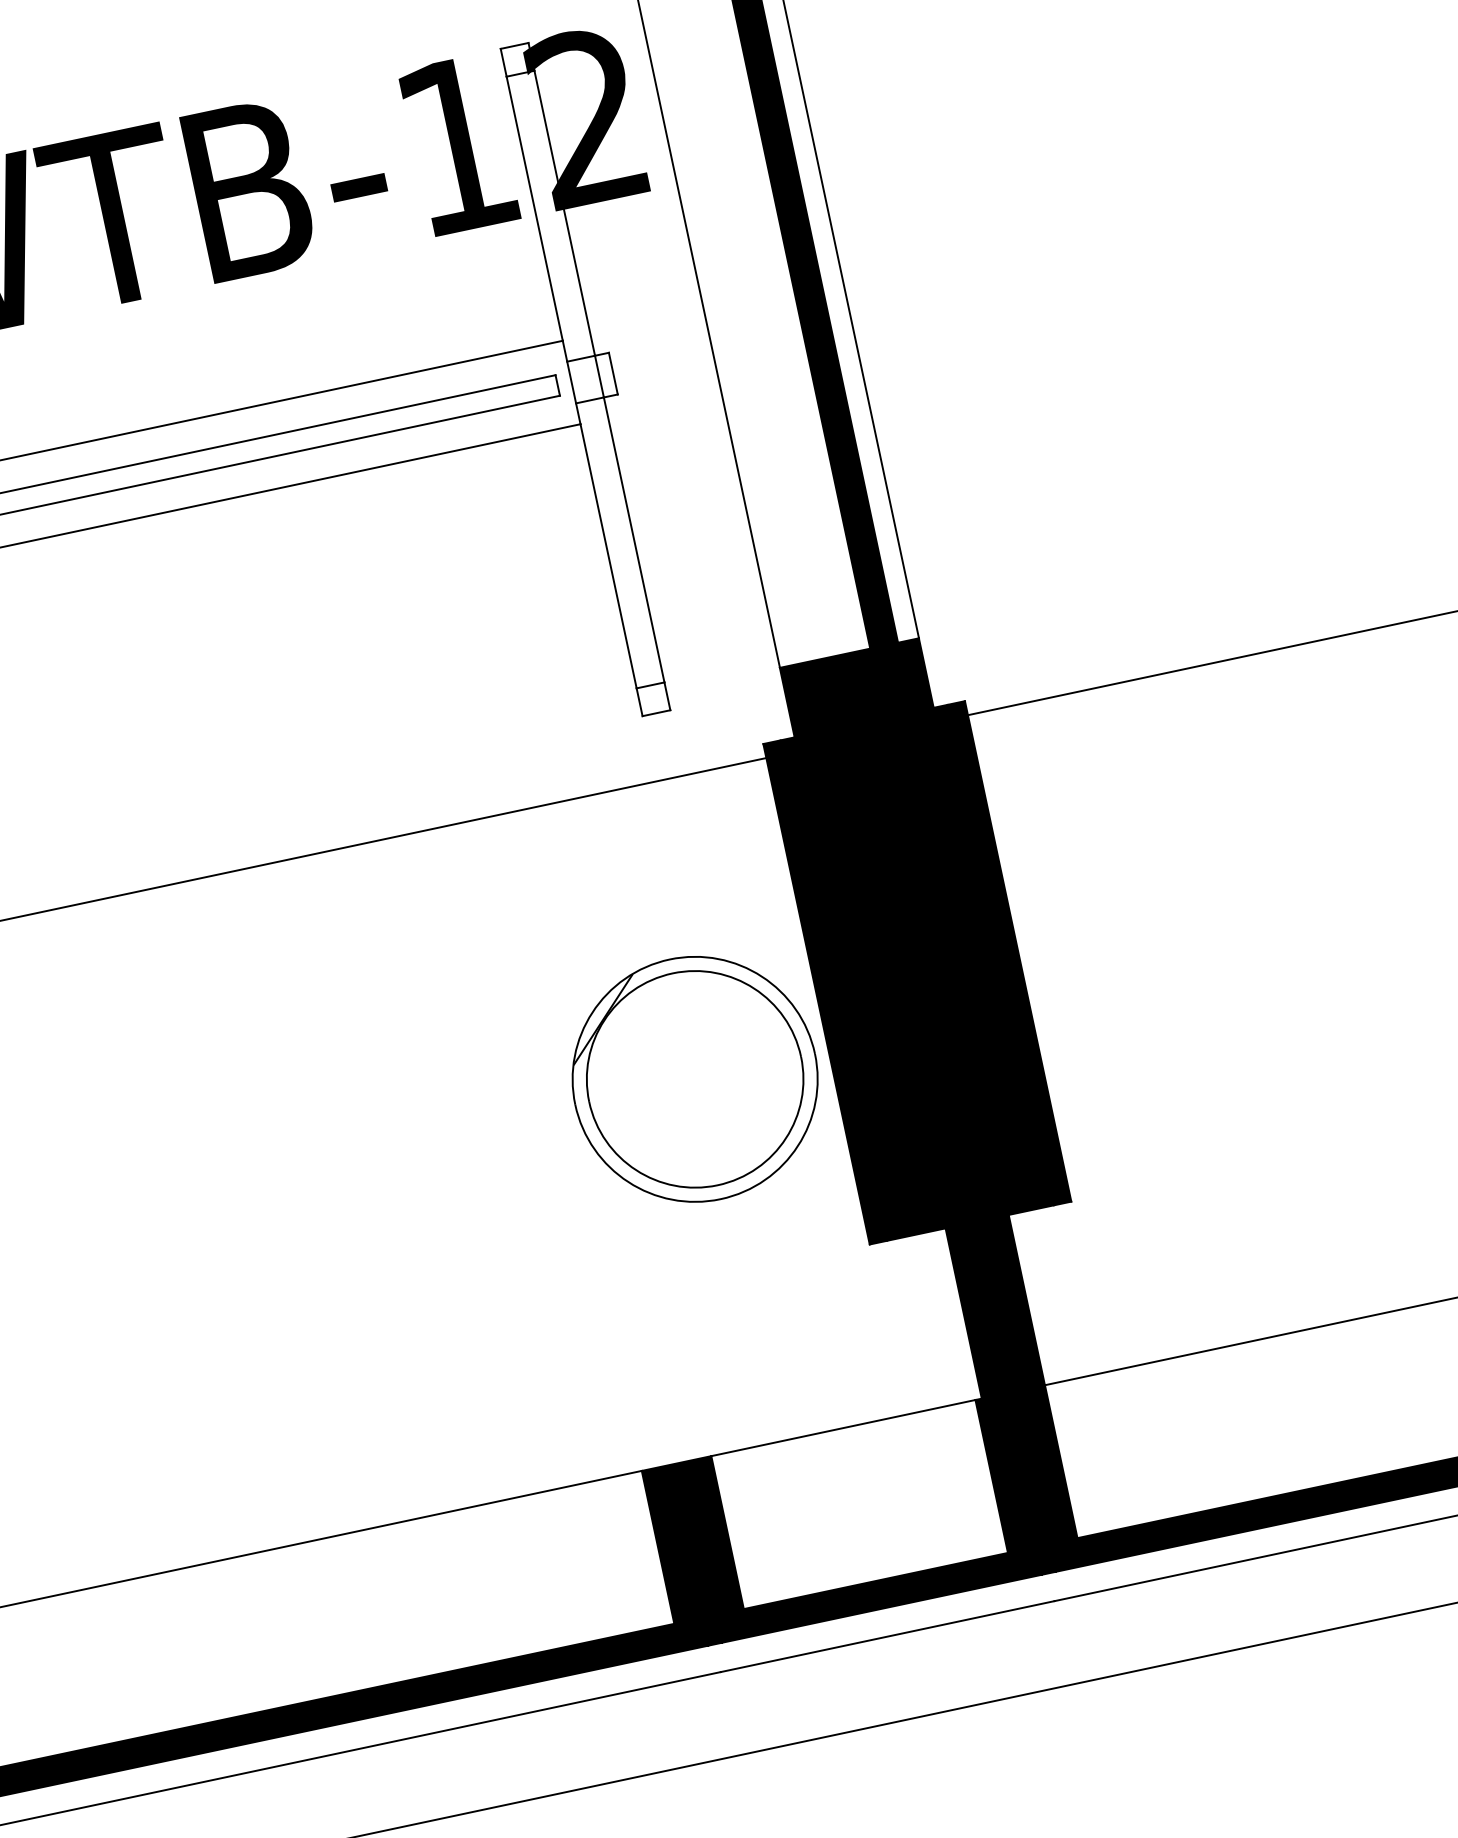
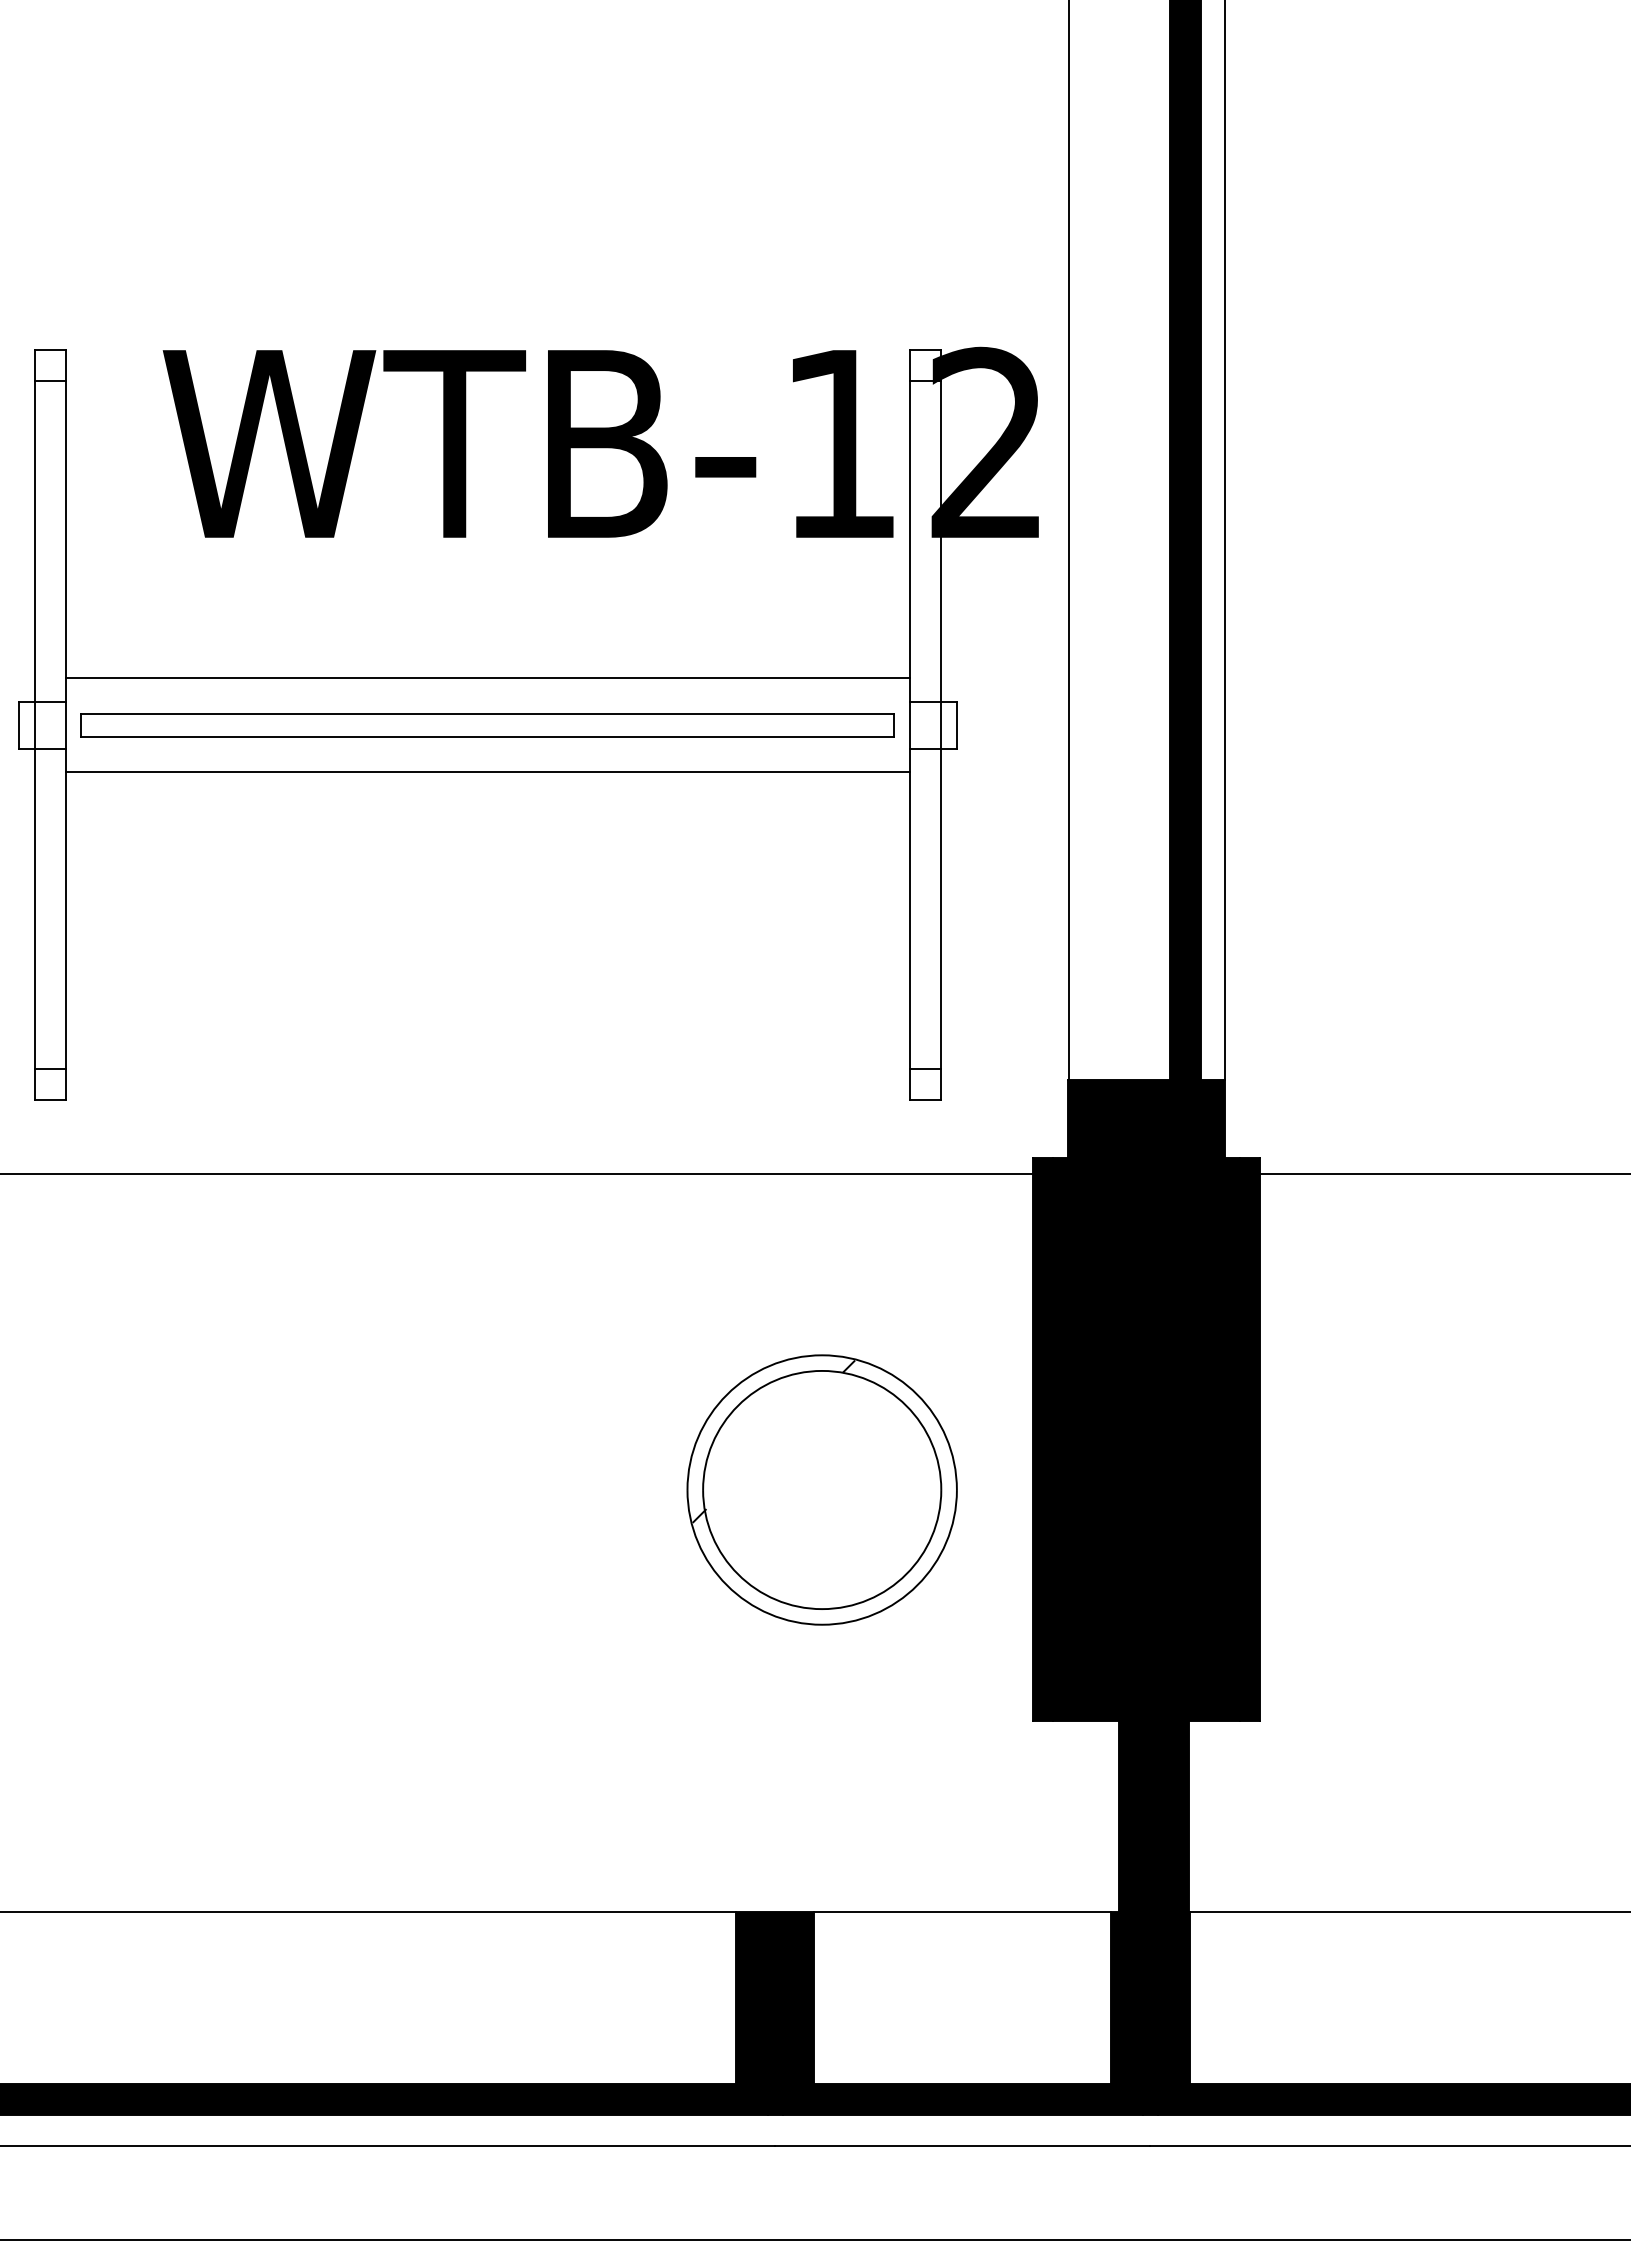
part: (694, 1079) -> (821, 1489), moved

